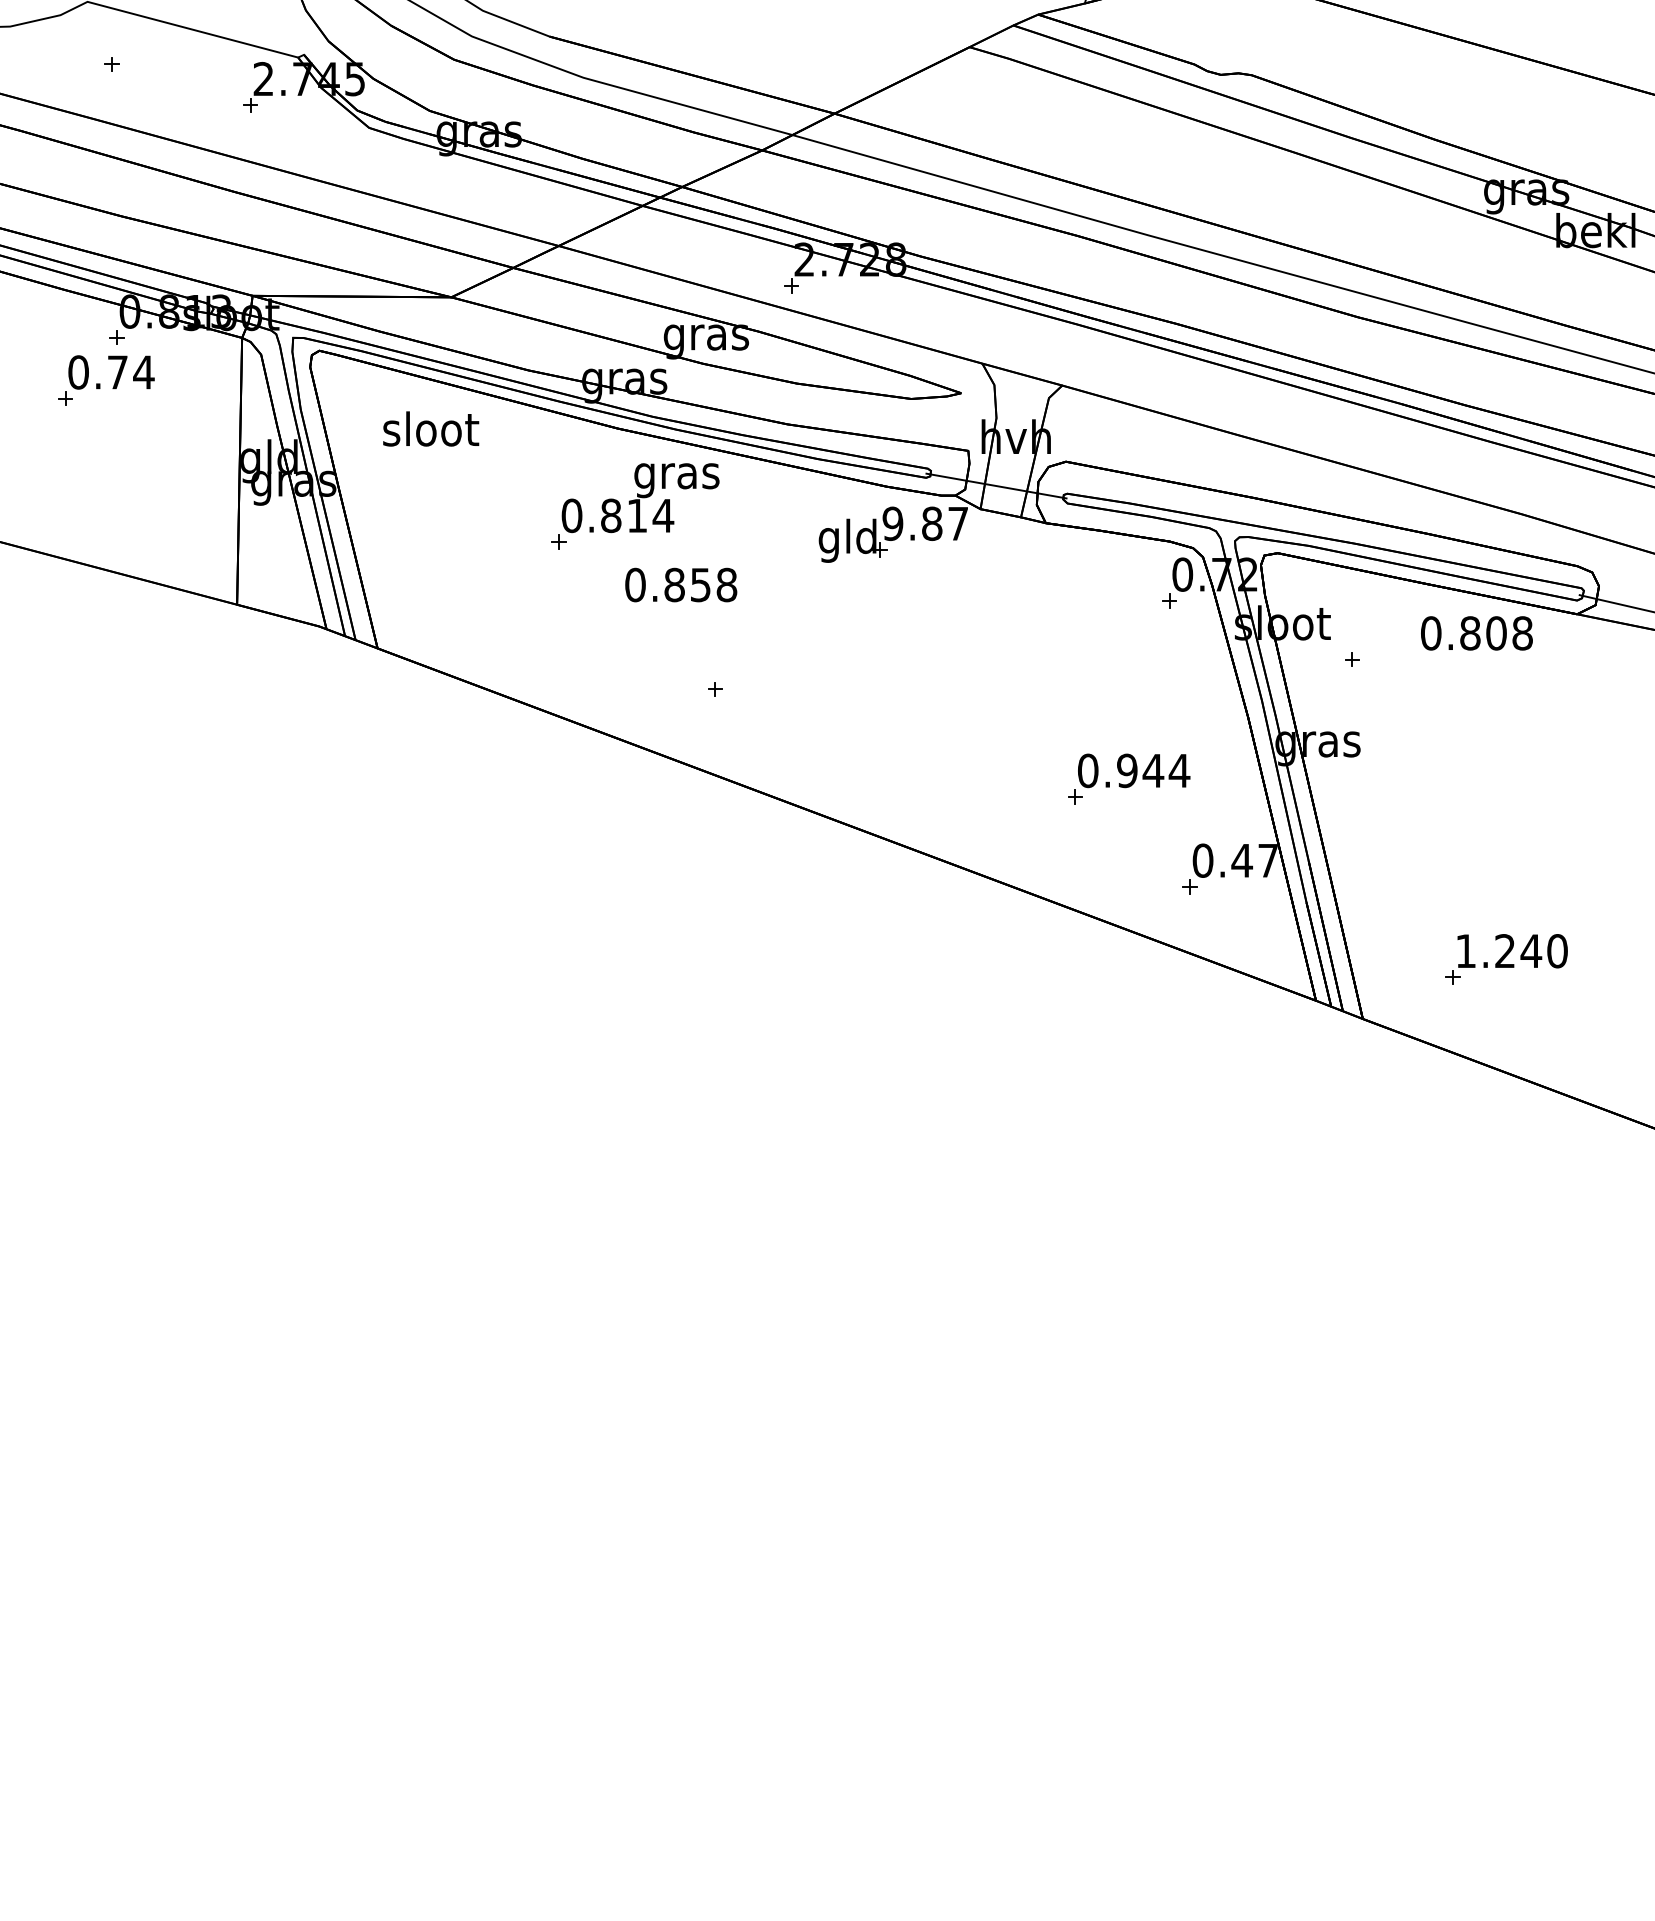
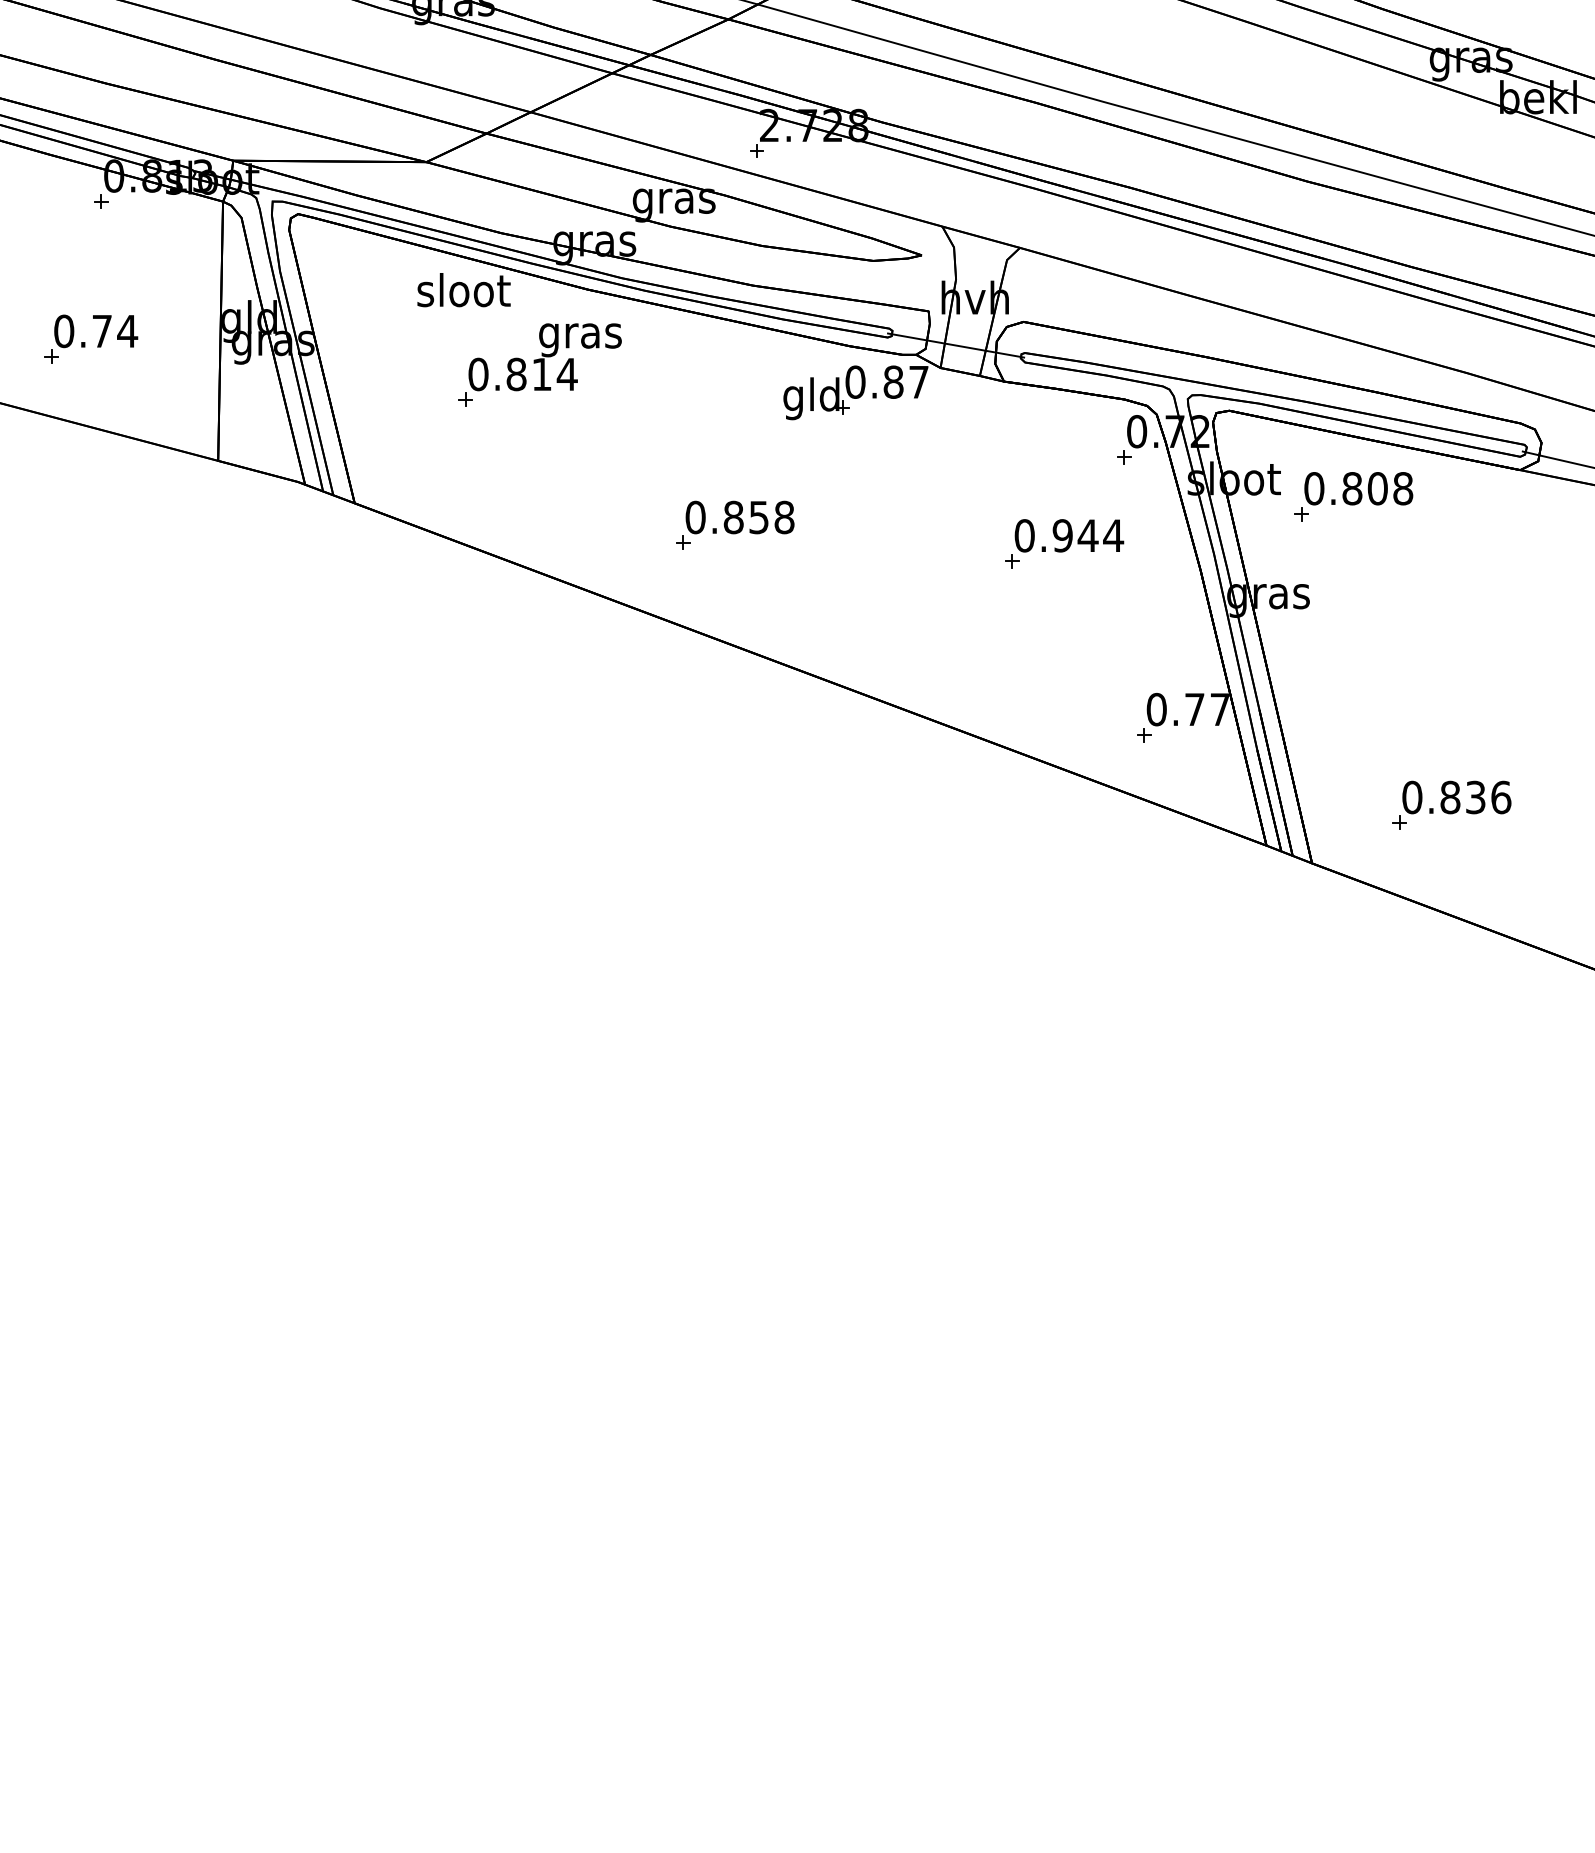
part: (100, 383) -> (85, 342), moved
text: (431, 428) -> (464, 289), moved
part: (635, 506) -> (540, 365), moved
text: (892, 523) -> (855, 381), 9.87 -> 0.87
text: (681, 584) -> (740, 516), moved
text: (1476, 633) -> (1358, 488), moved
part: (1129, 778) -> (1064, 543), moved
text: (1242, 860) -> (1195, 709), 0.47 -> 0.77
text: (1511, 951) -> (1456, 797), 1.240 -> 0.836

